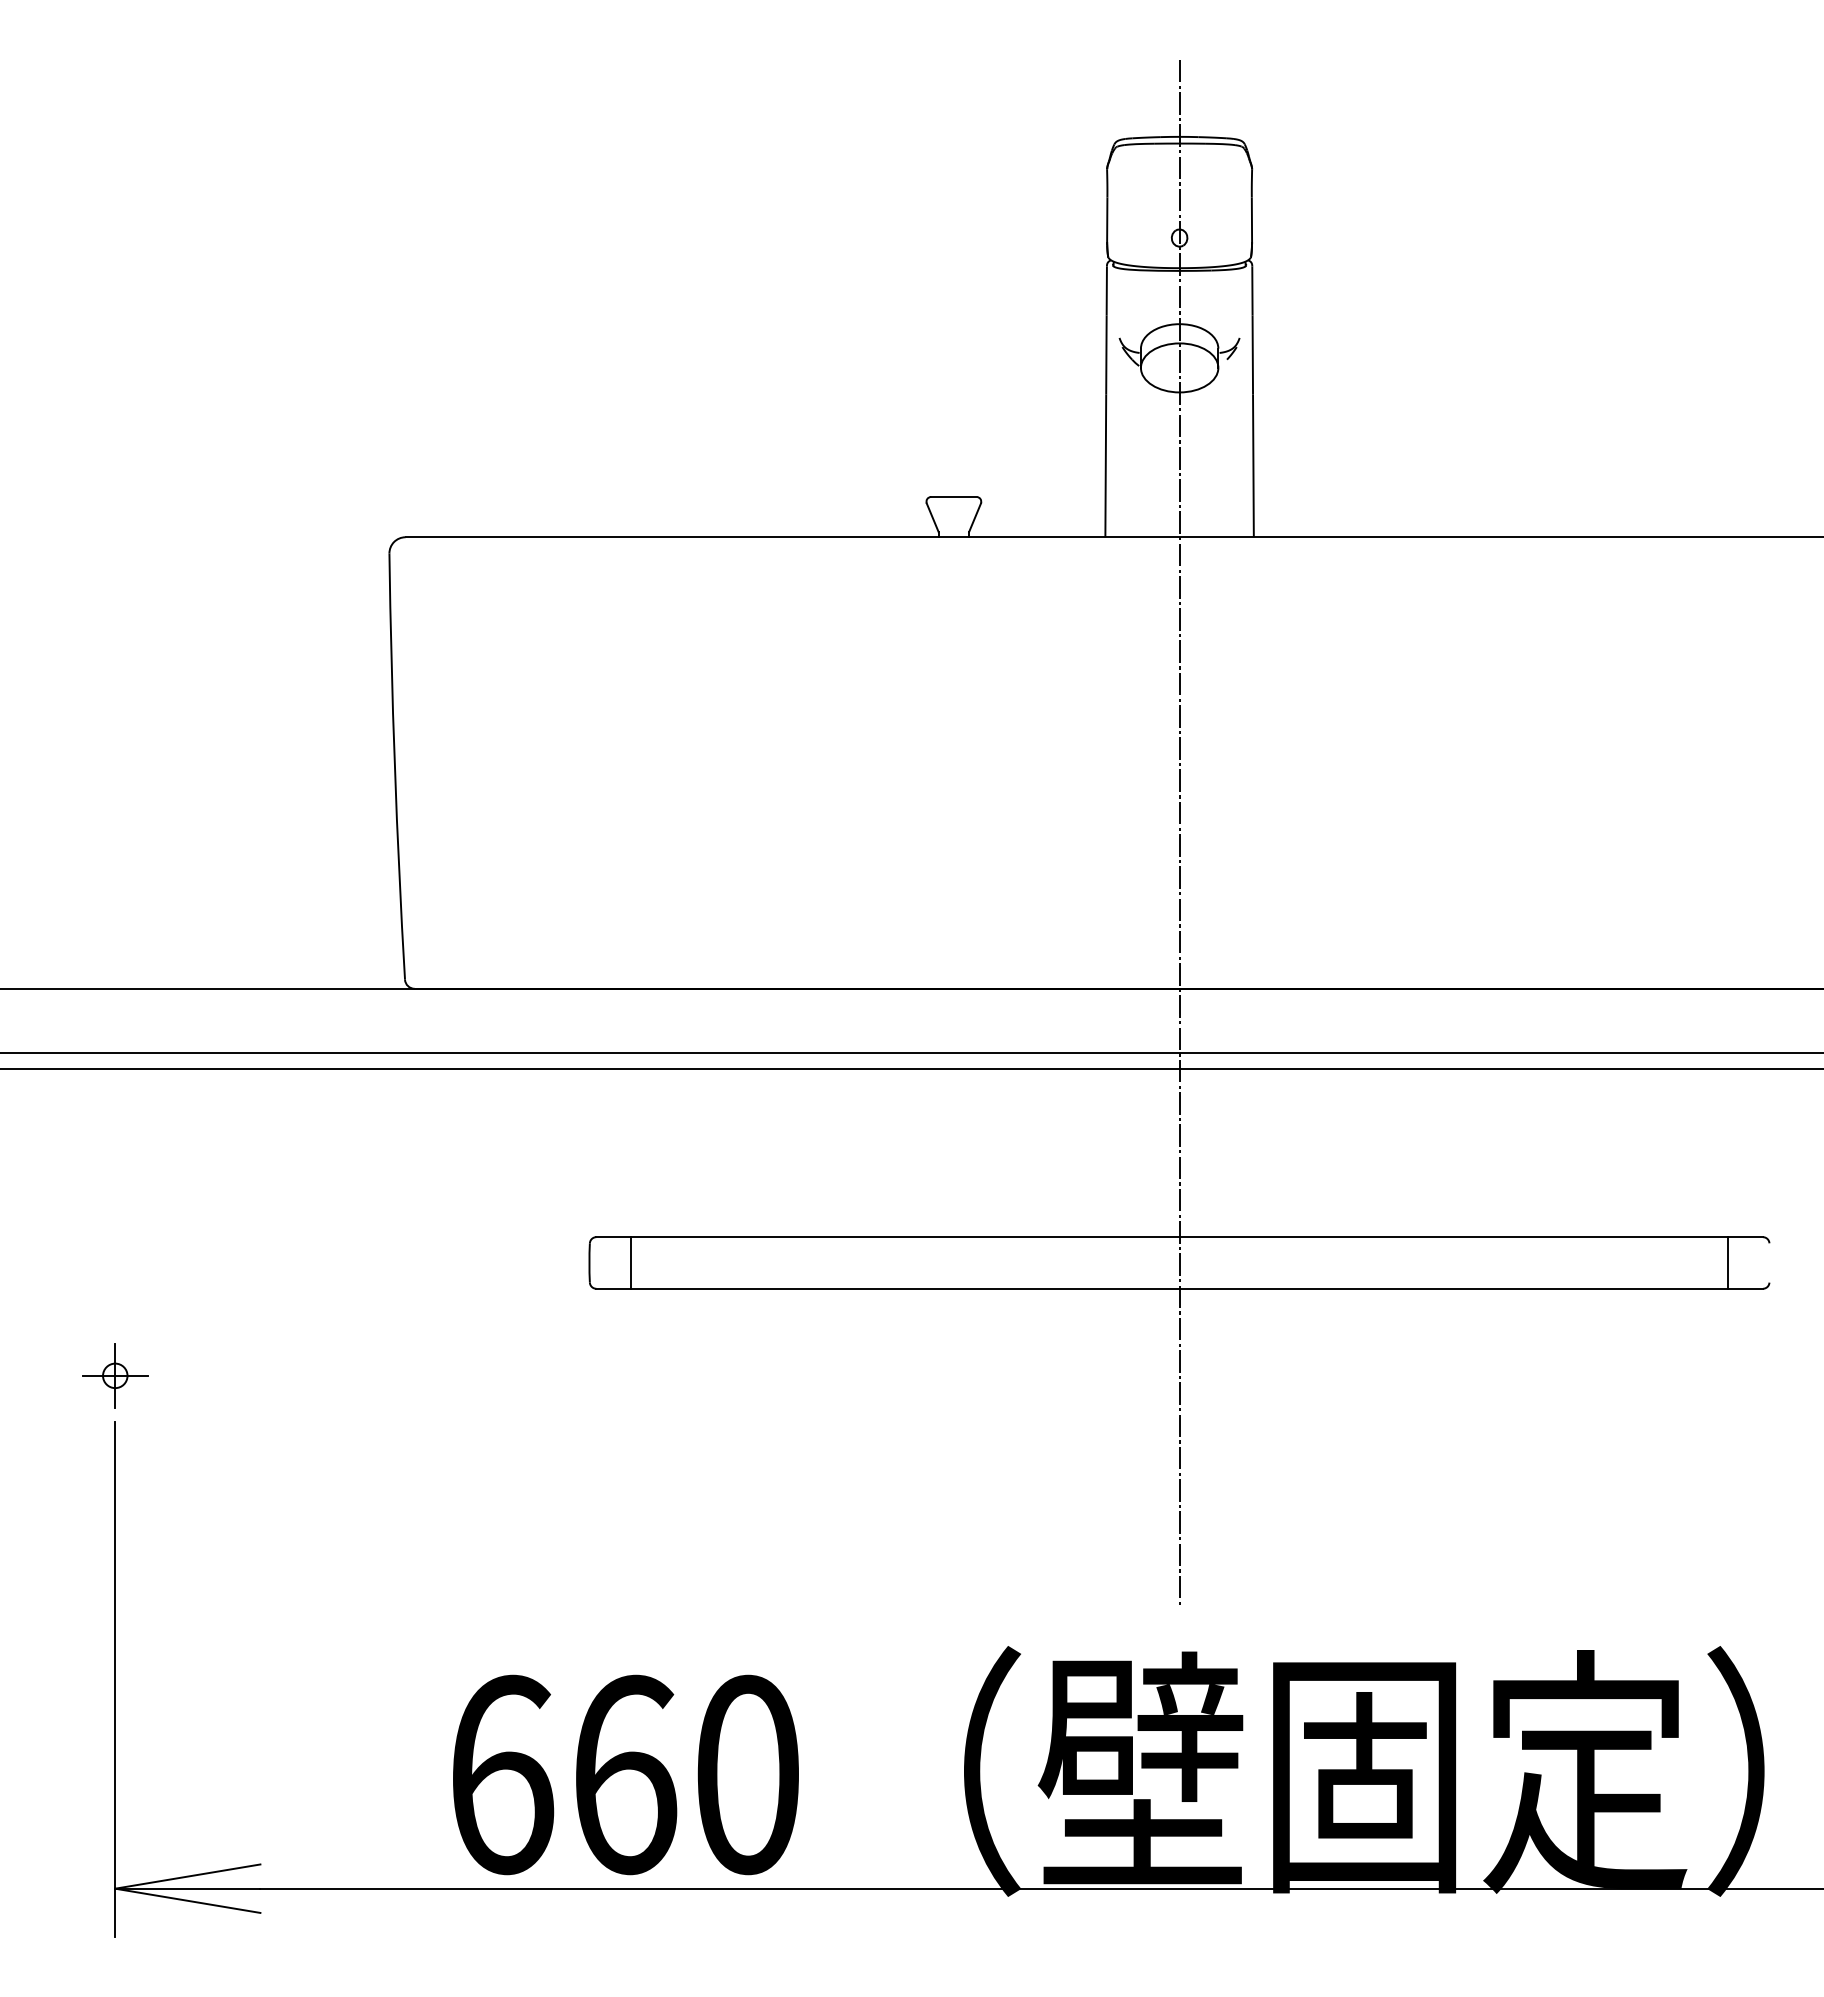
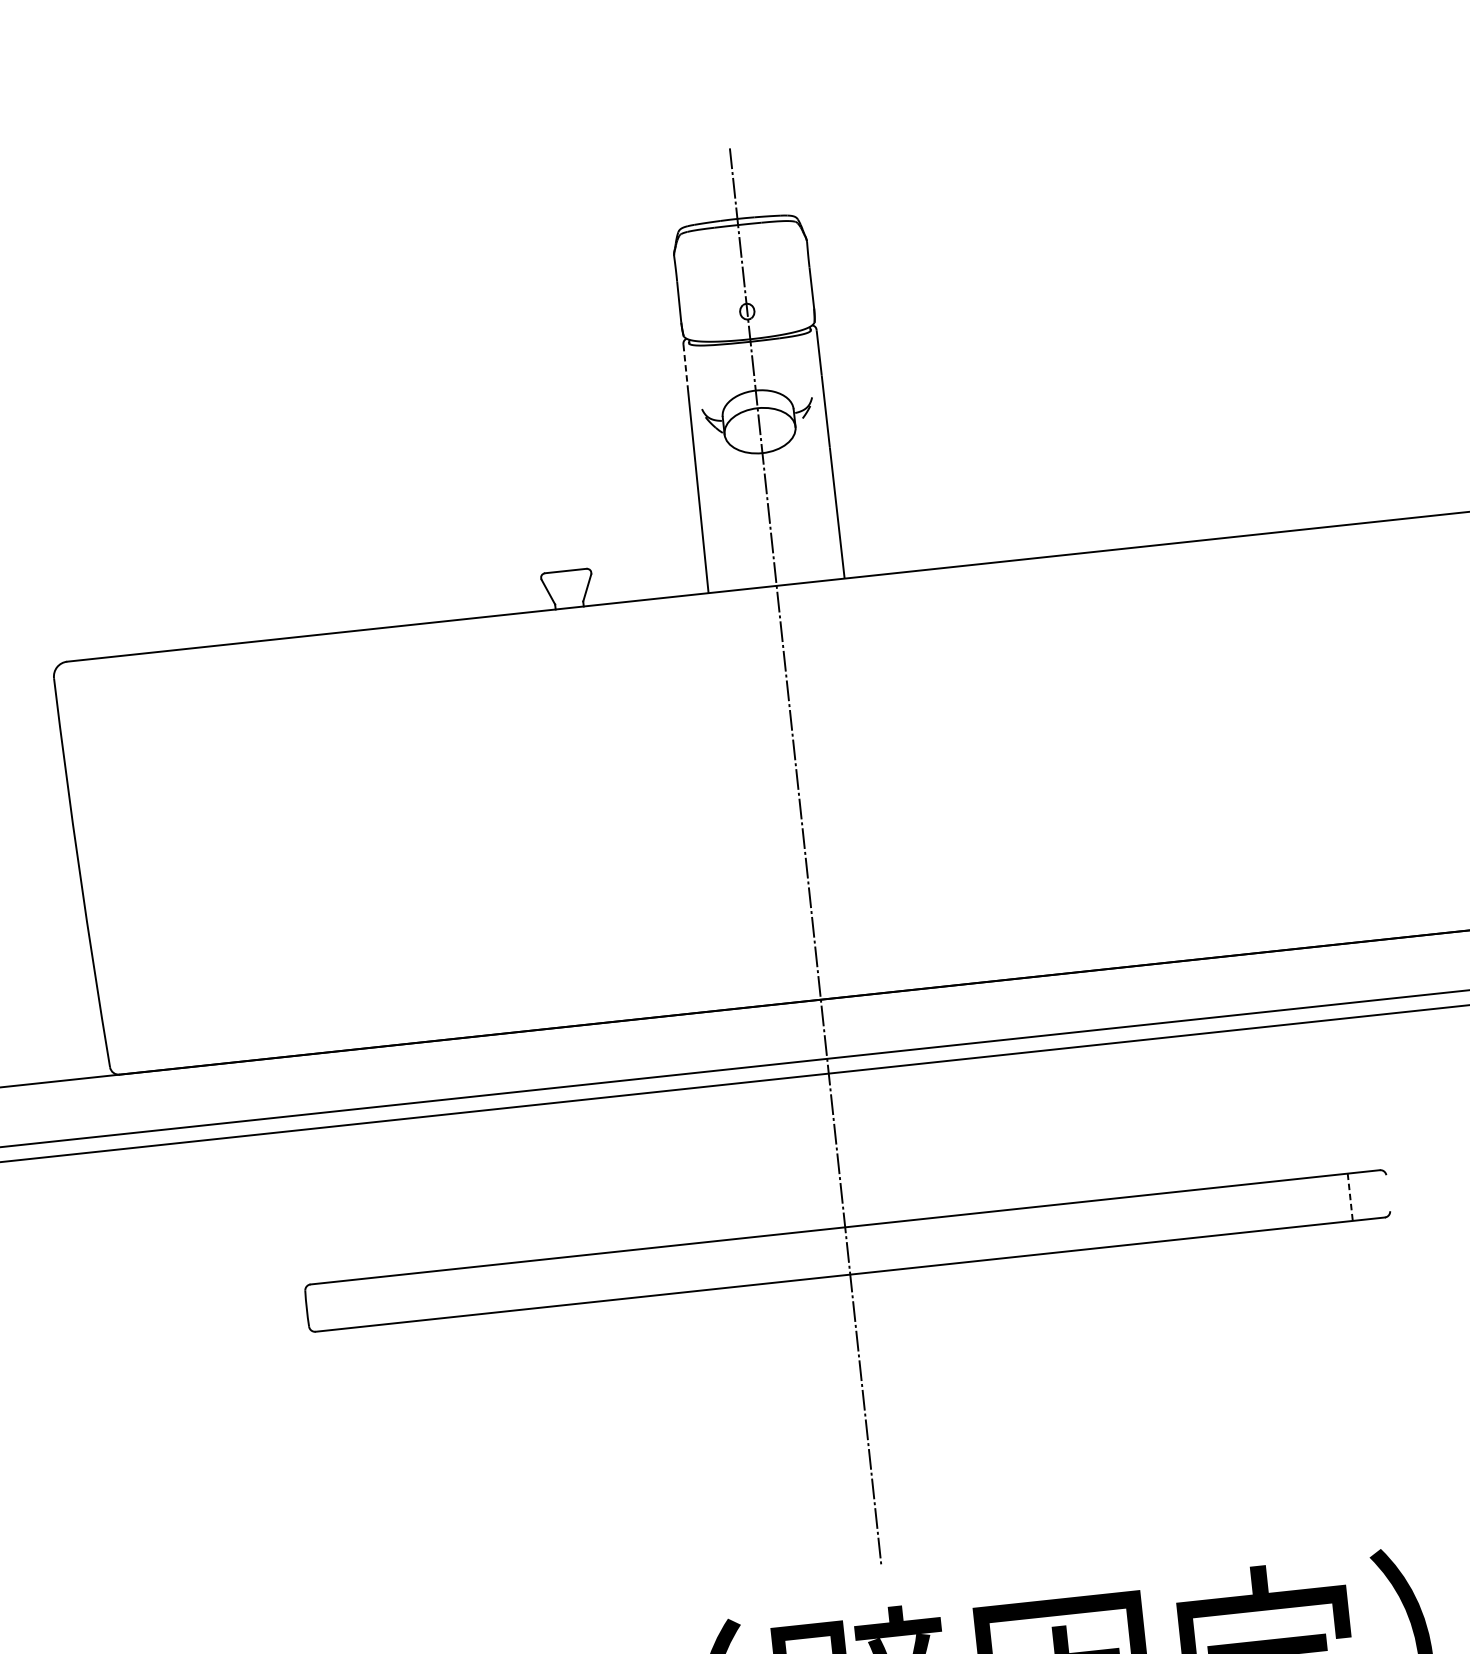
line: (1106, 291) -> (685, 367), solid -> dashed
line: (631, 1262) -> (345, 1304), removed
line: (1727, 1262) -> (1349, 1196), solid -> dashed

